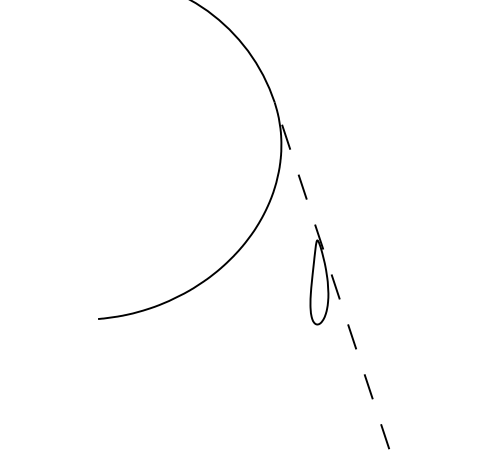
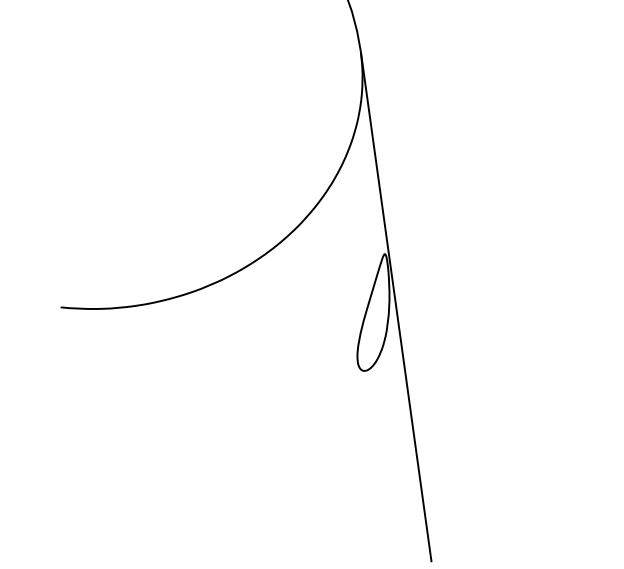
line: (332, 275) -> (397, 306), dashed -> solid

